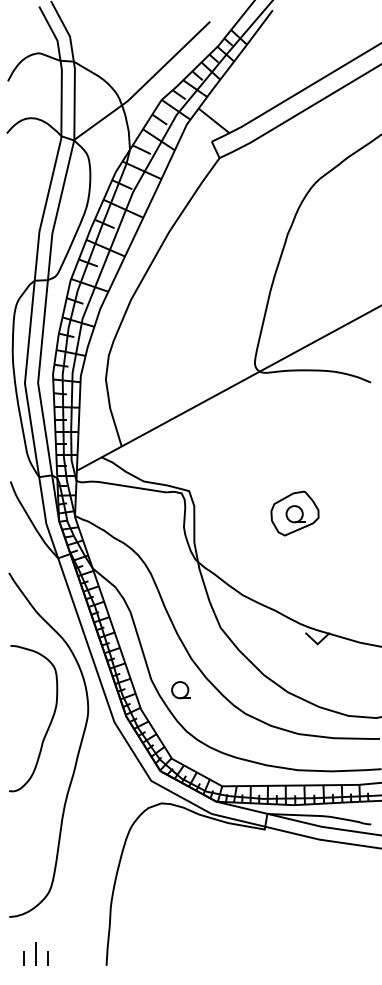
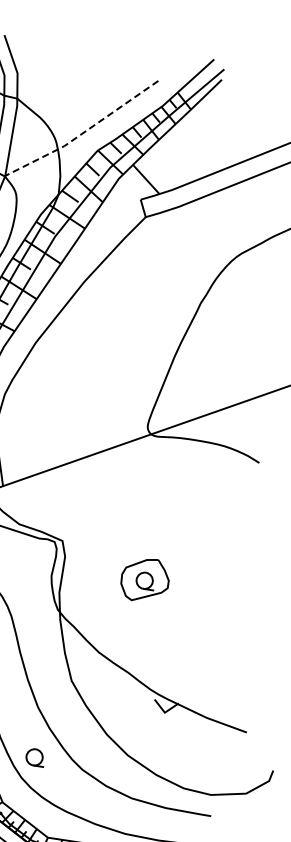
line: (144, 85) -> (83, 133), solid -> dashed
part: (294, 513) -> (144, 580), moved
part: (180, 690) -> (34, 757), moved

